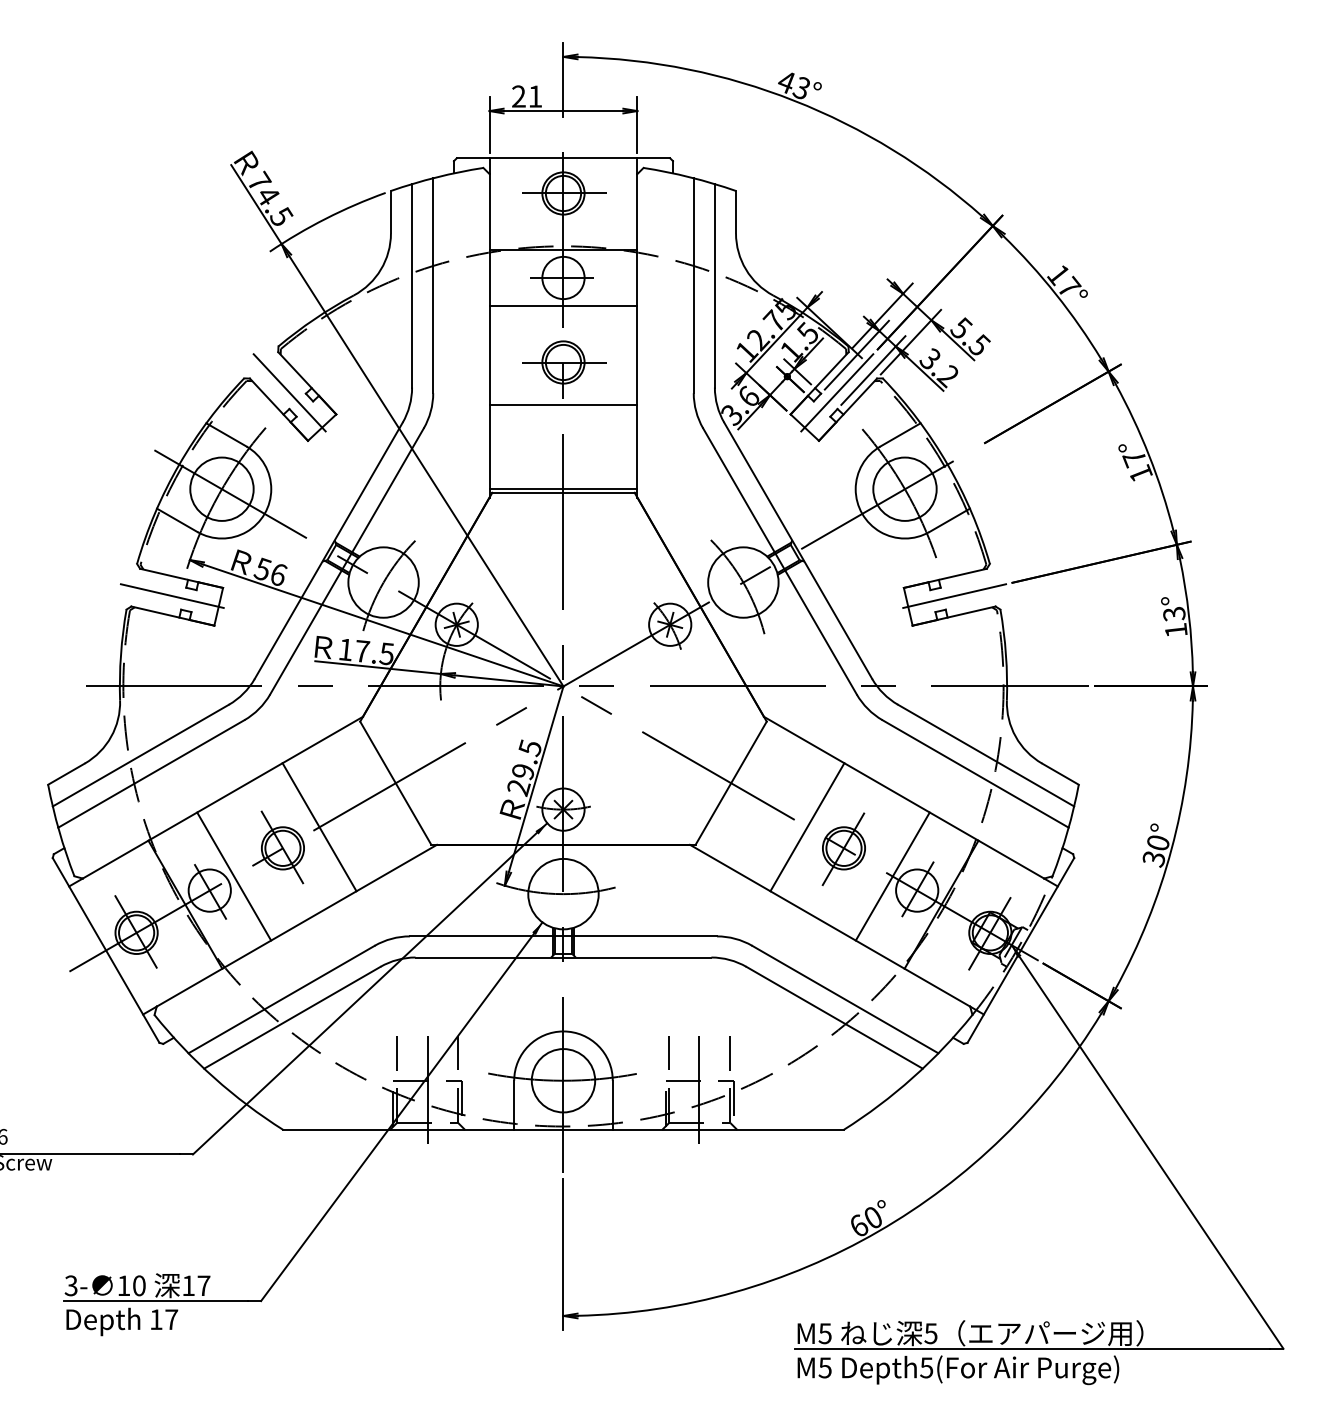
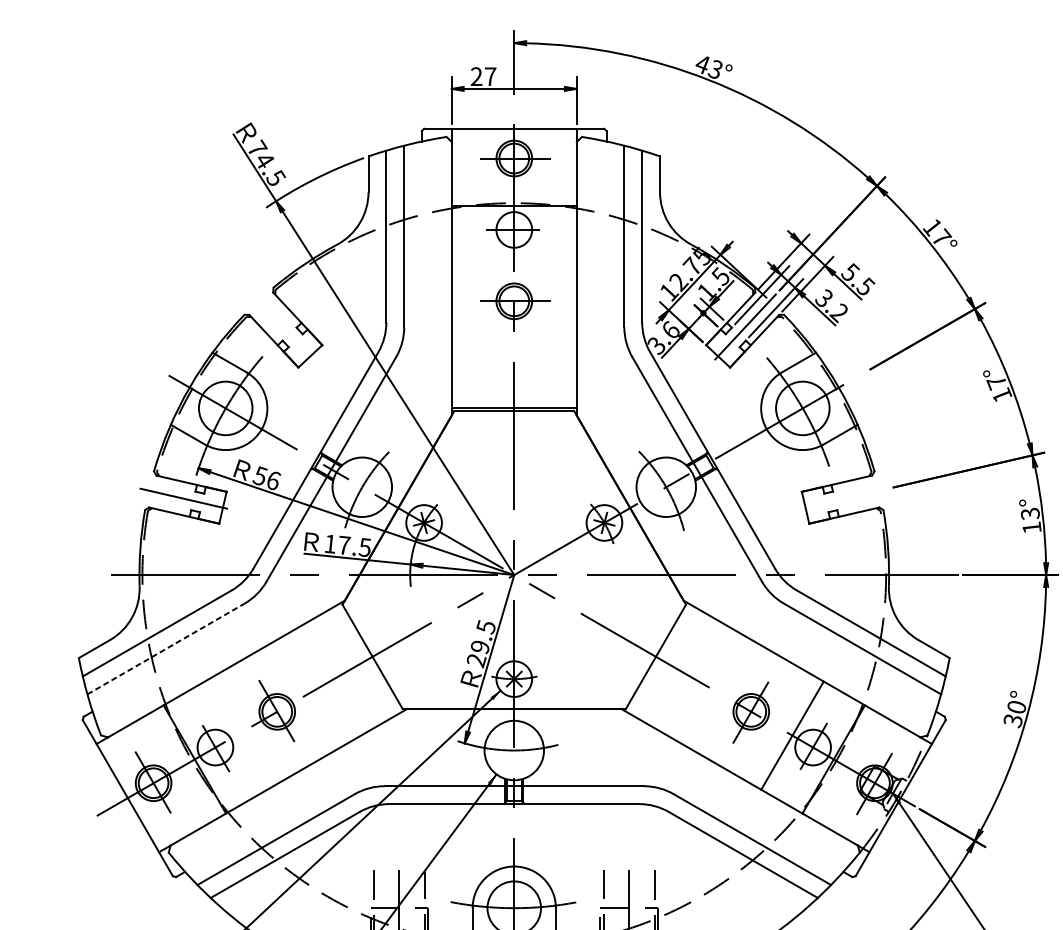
text: (535, 96) -> (490, 76), 21 -> 27
line: (563, 306) -> (514, 254), removed
line: (289, 392) -> (282, 326), removed
line: (563, 404) -> (514, 336), removed
line: (954, 596) -> (844, 499), removed
line: (151, 773) -> (166, 648), solid -> dashed
line: (319, 827) -> (308, 694), removed
line: (807, 827) -> (720, 694), removed
line: (234, 876) -> (236, 735), removed

